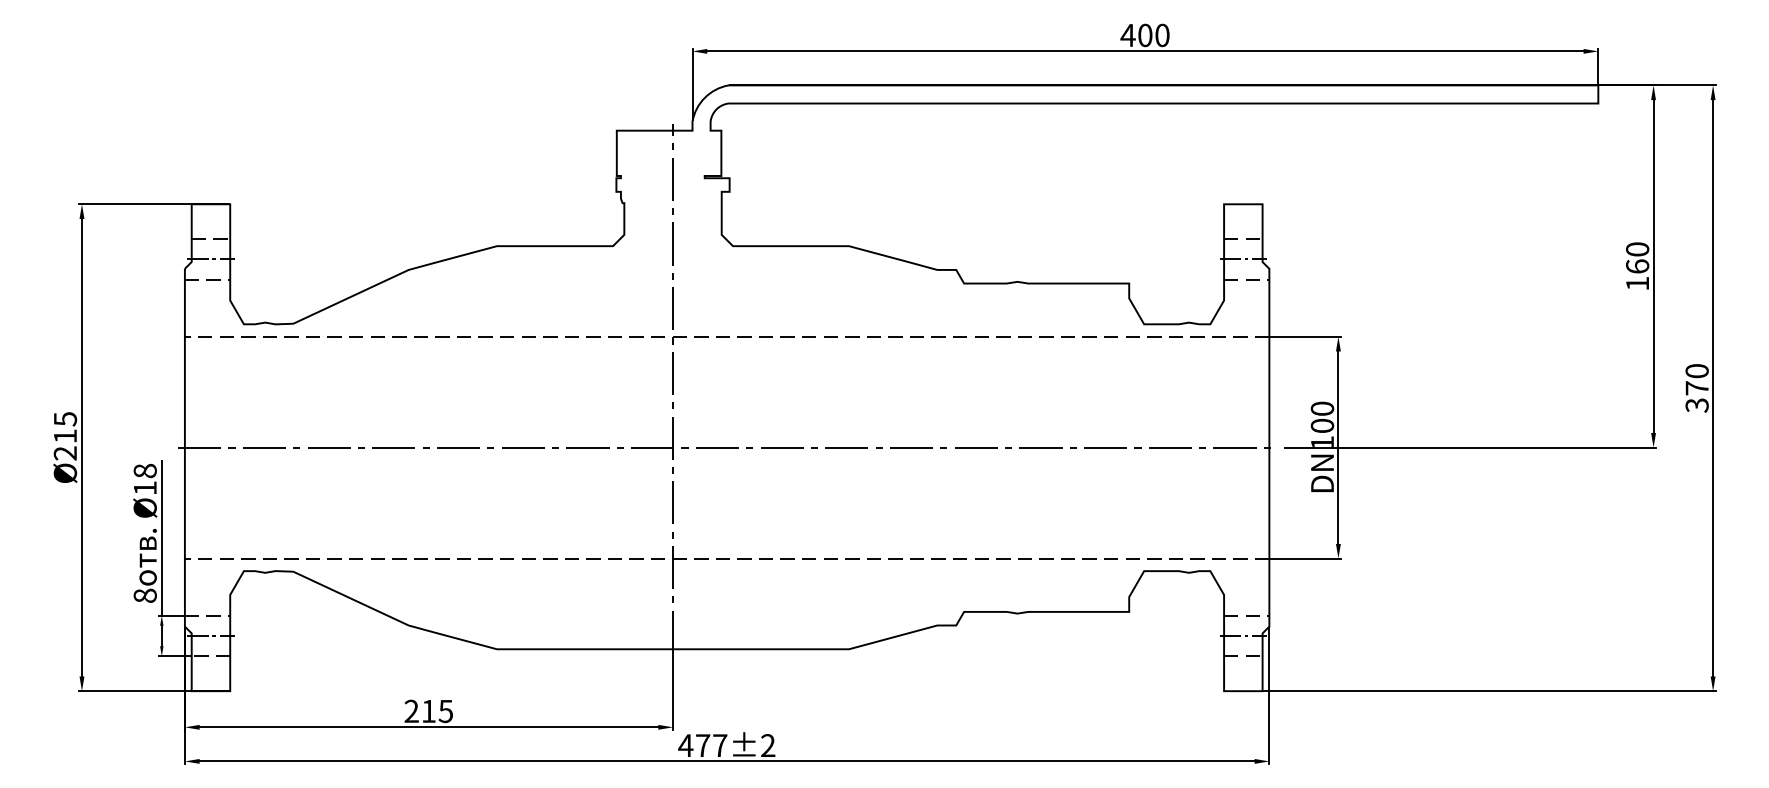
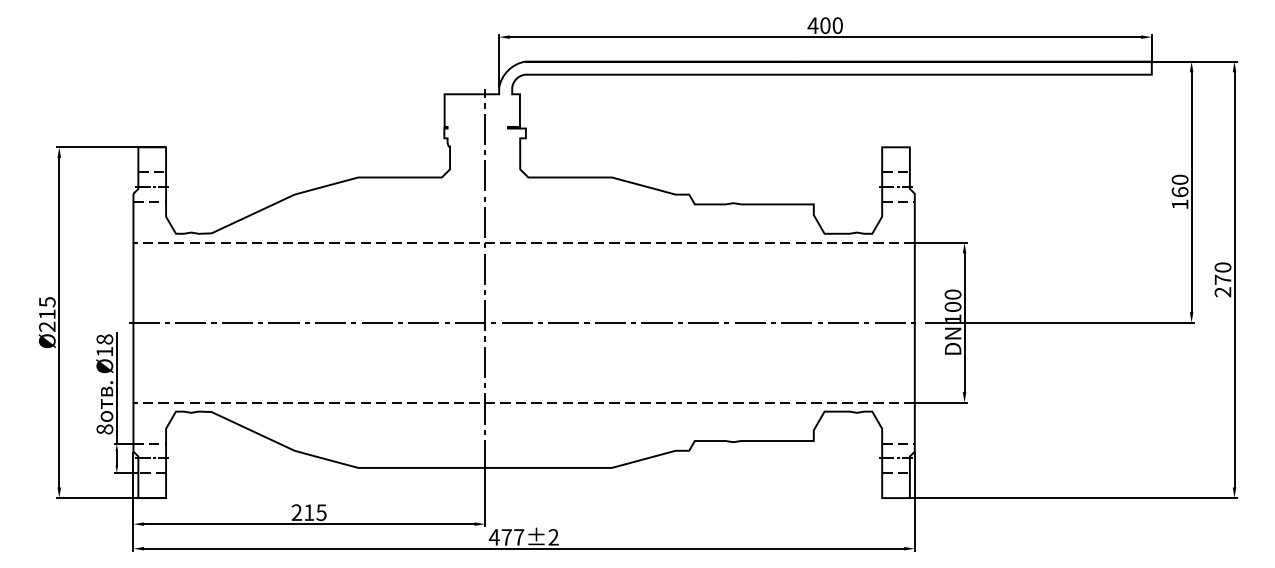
text: (1697, 405) -> (1223, 292), 370 -> 270

